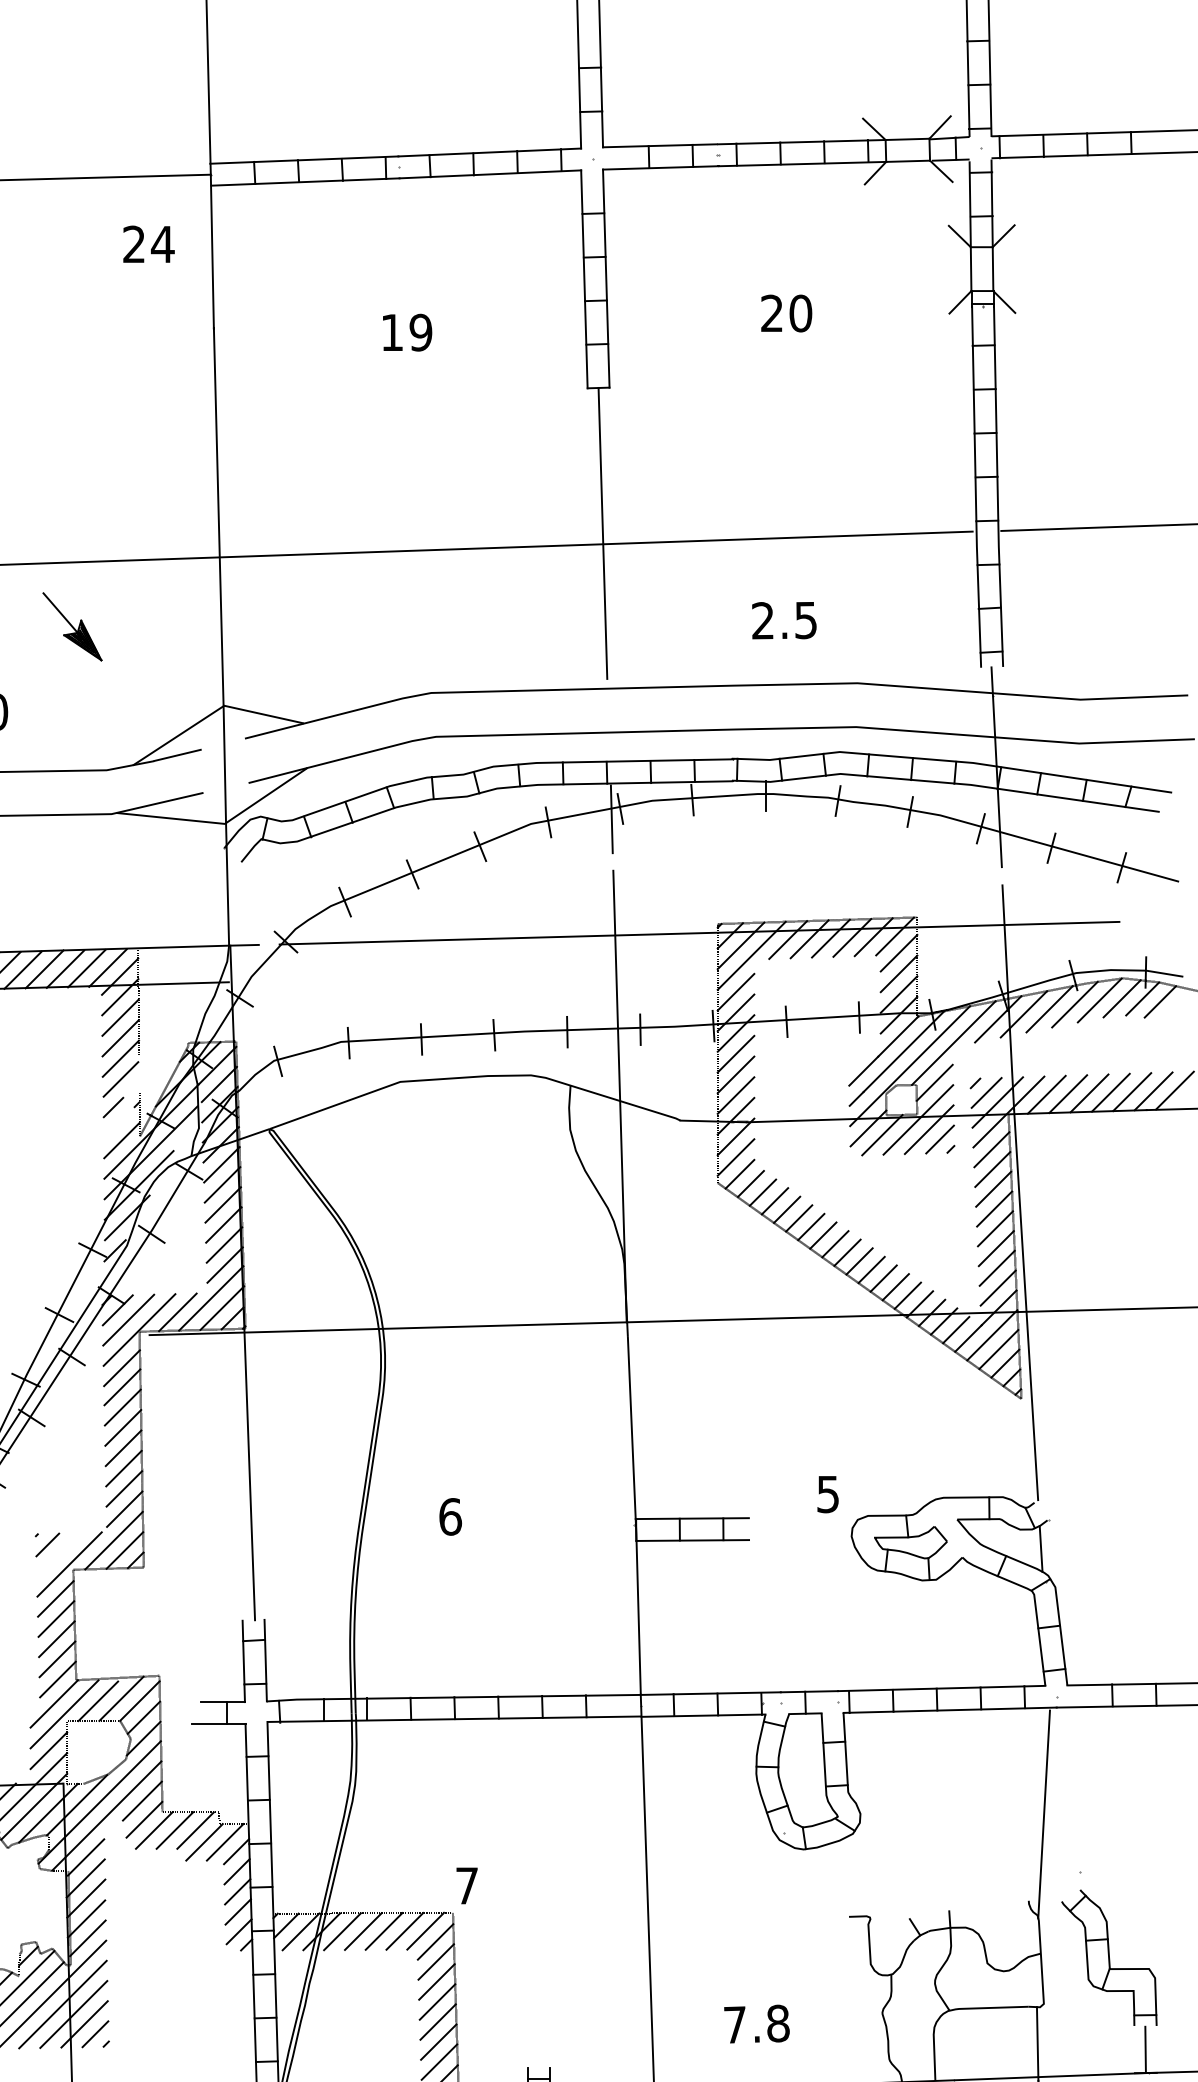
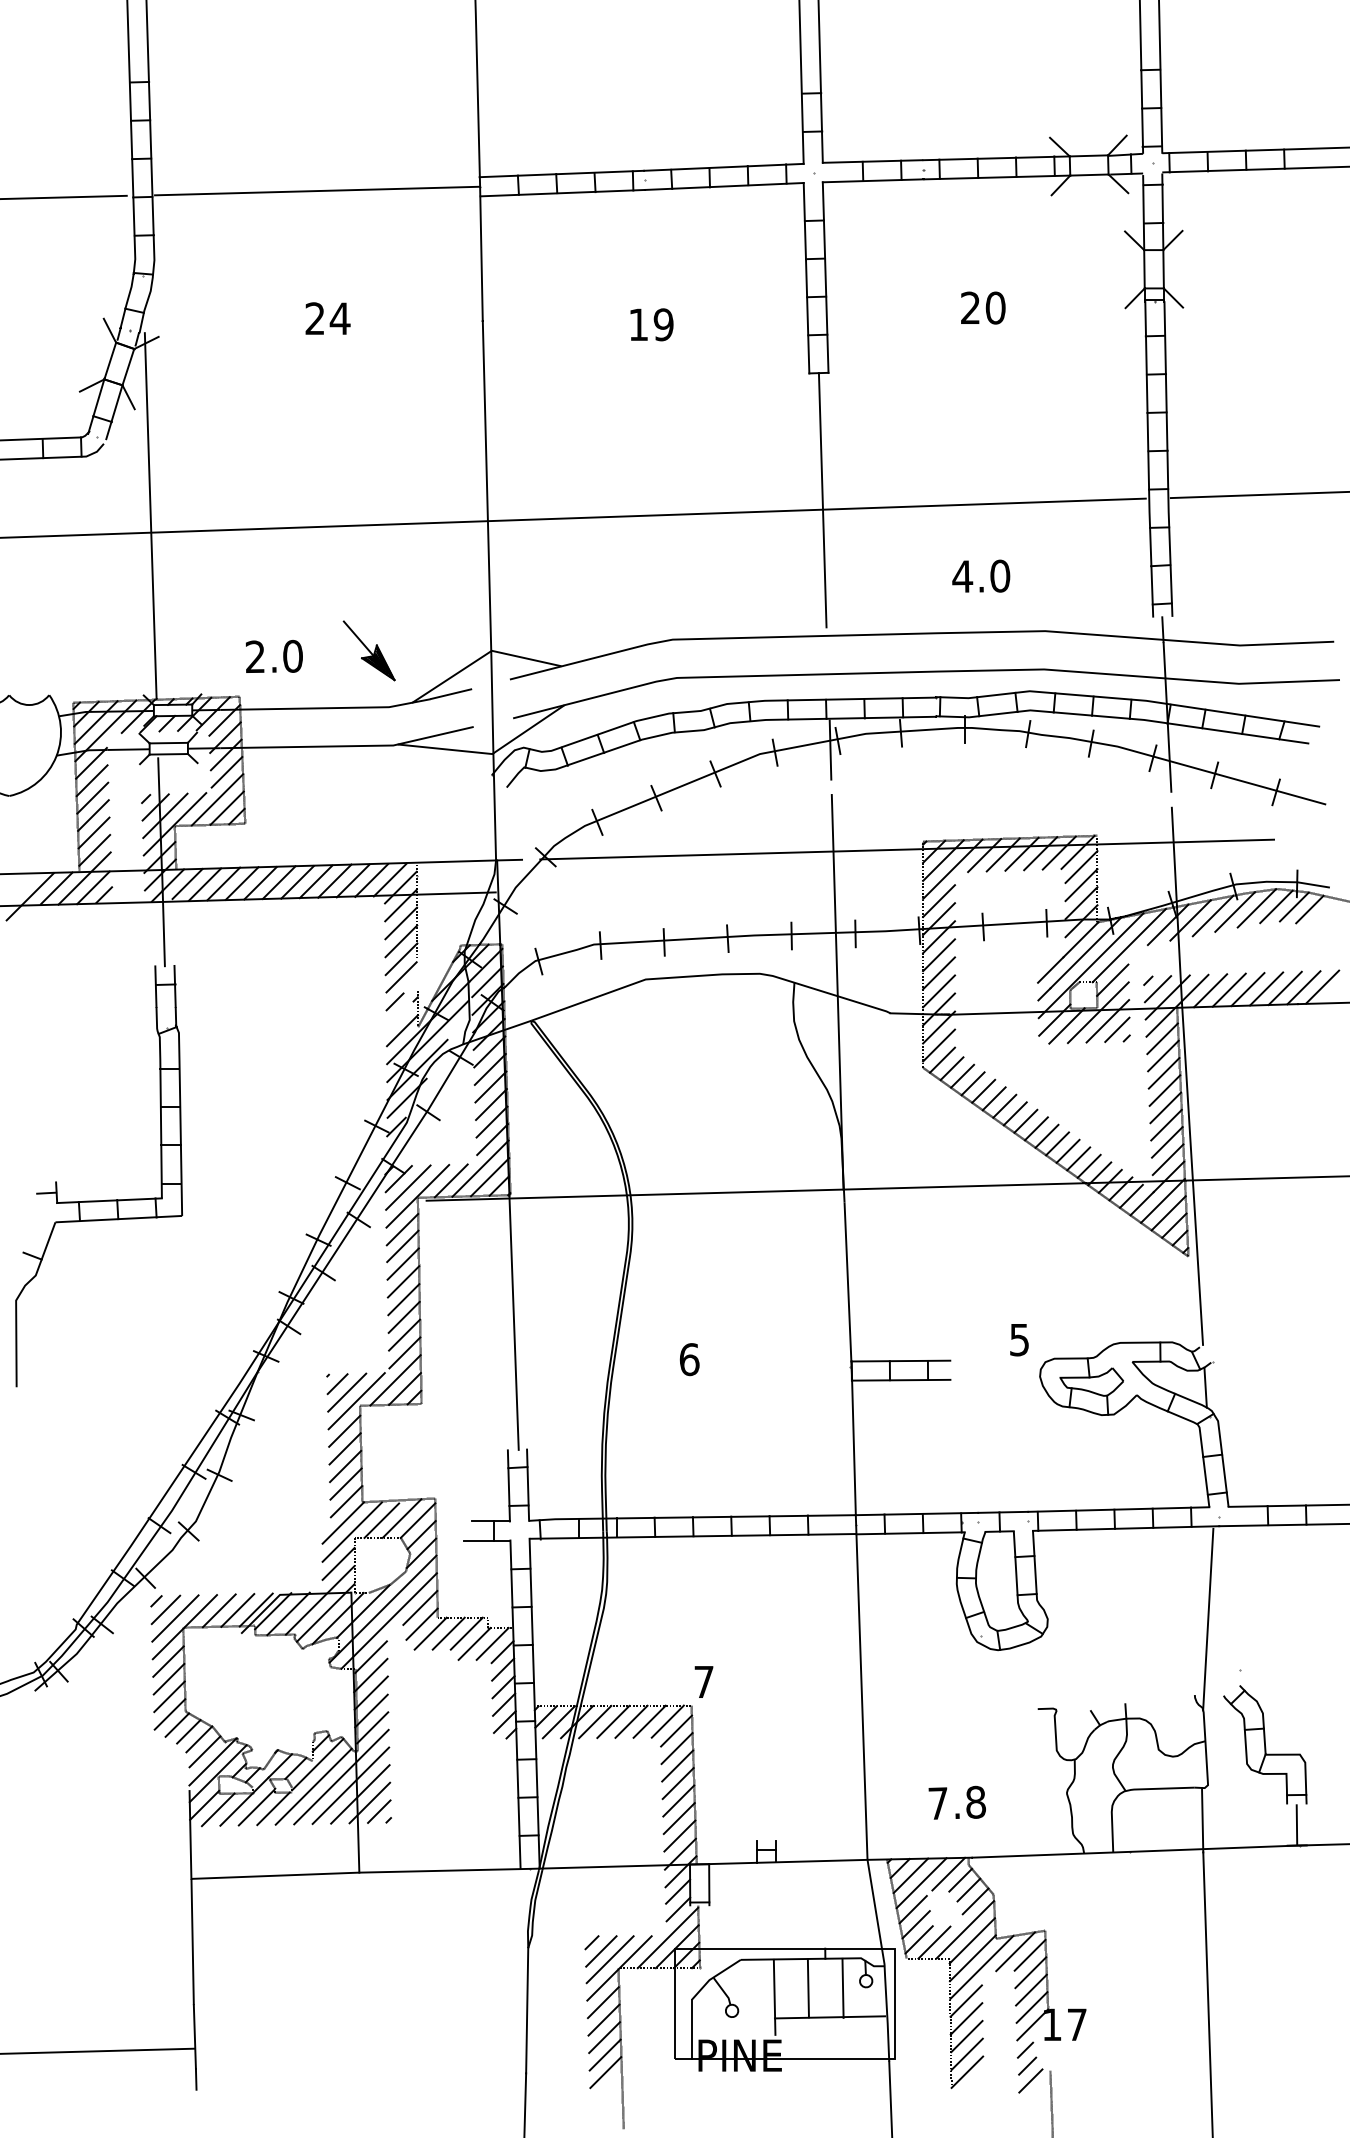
text: (148, 244) -> (327, 318), moved
text: (784, 619) -> (981, 575), 2.5 -> 4.0
part: (71, 626) -> (368, 650), moved
line: (59, 1554) -> (347, 1392), added

